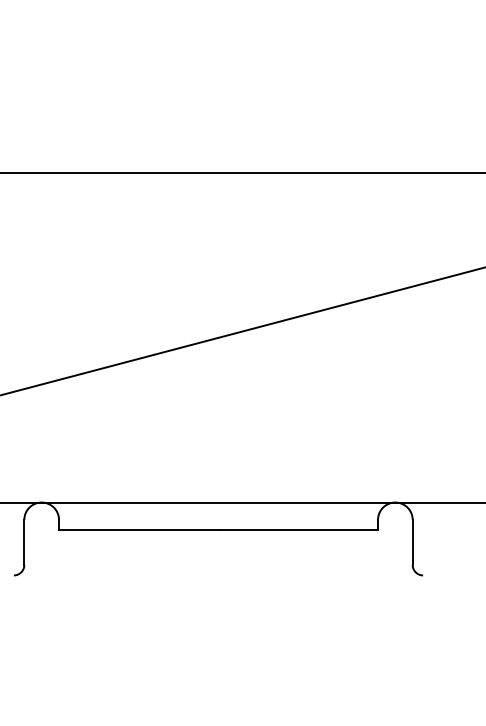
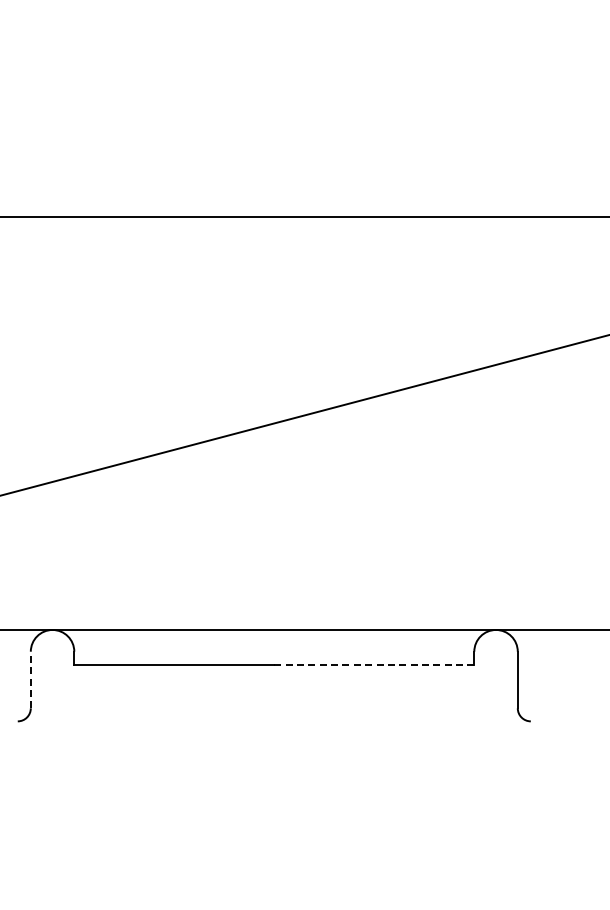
line: (297, 530) -> (373, 664), solid -> dashed
line: (24, 542) -> (30, 679), solid -> dashed

